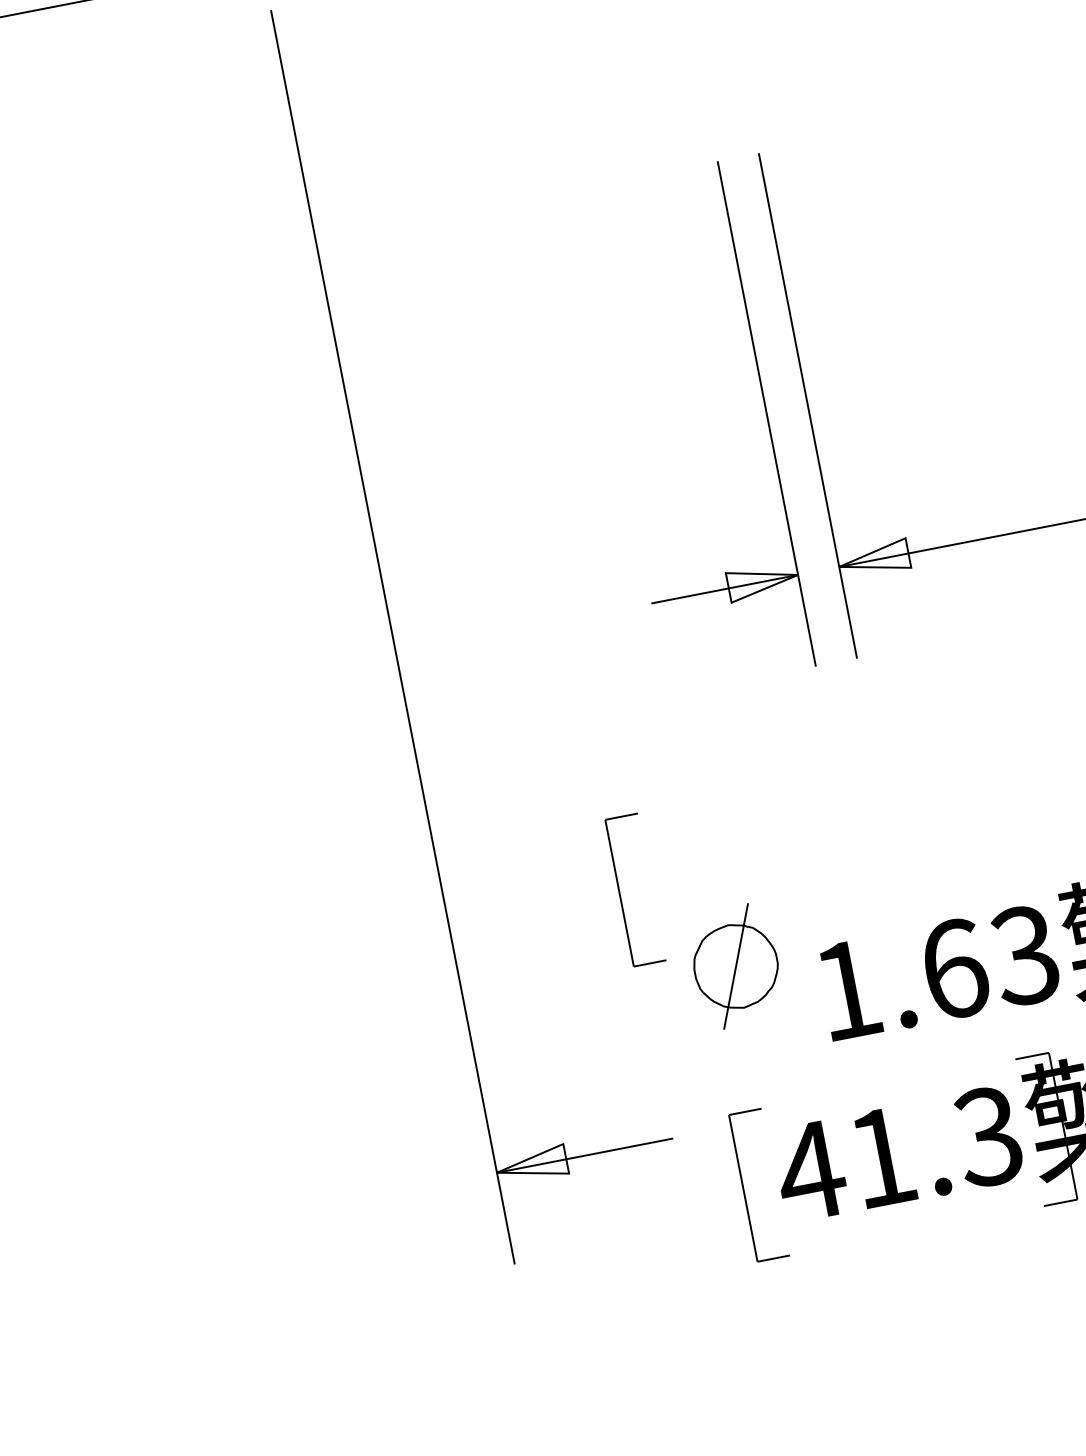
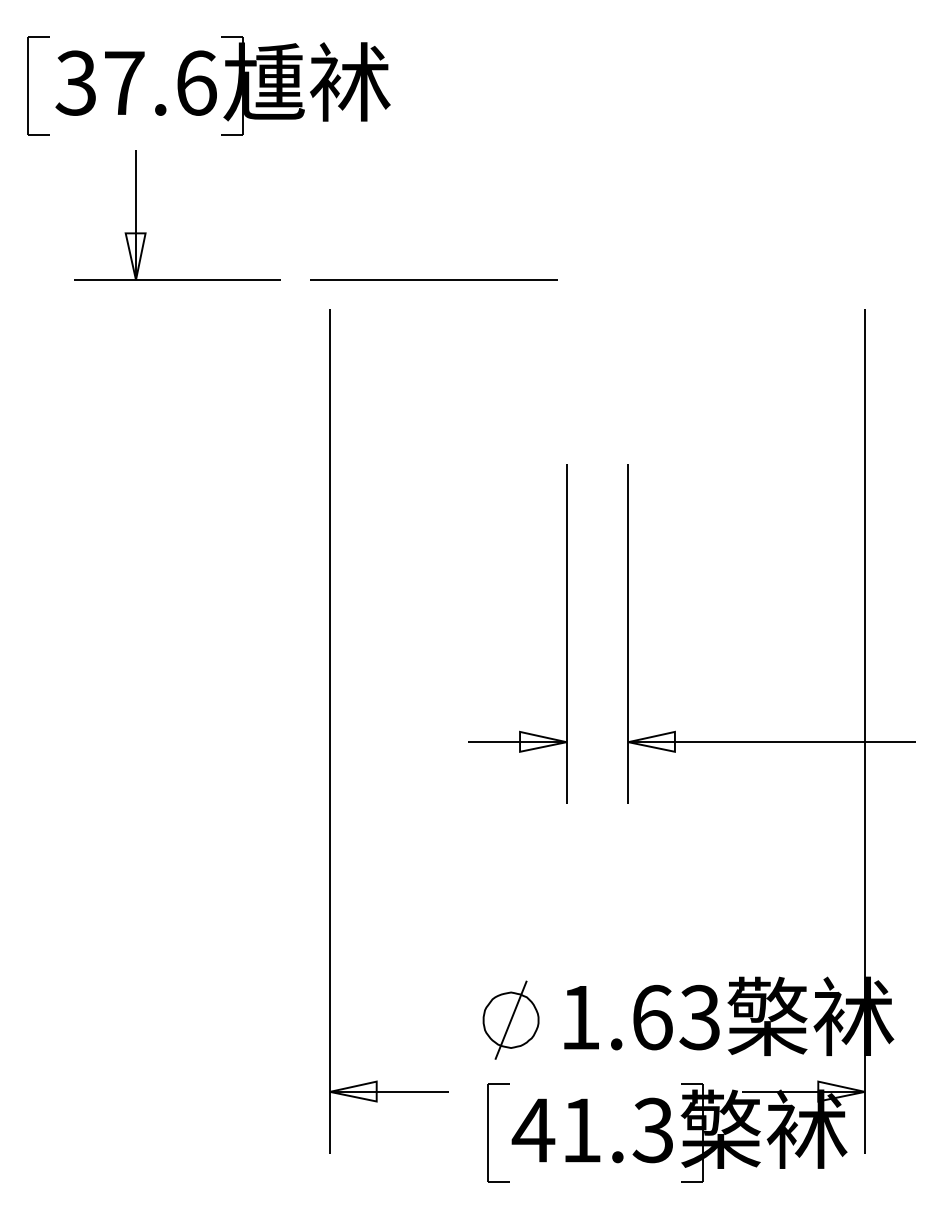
part: (766, 413) -> (566, 633), moved
part: (620, 892) -> (445, 925), removed
part: (734, 965) -> (510, 1019), moved

